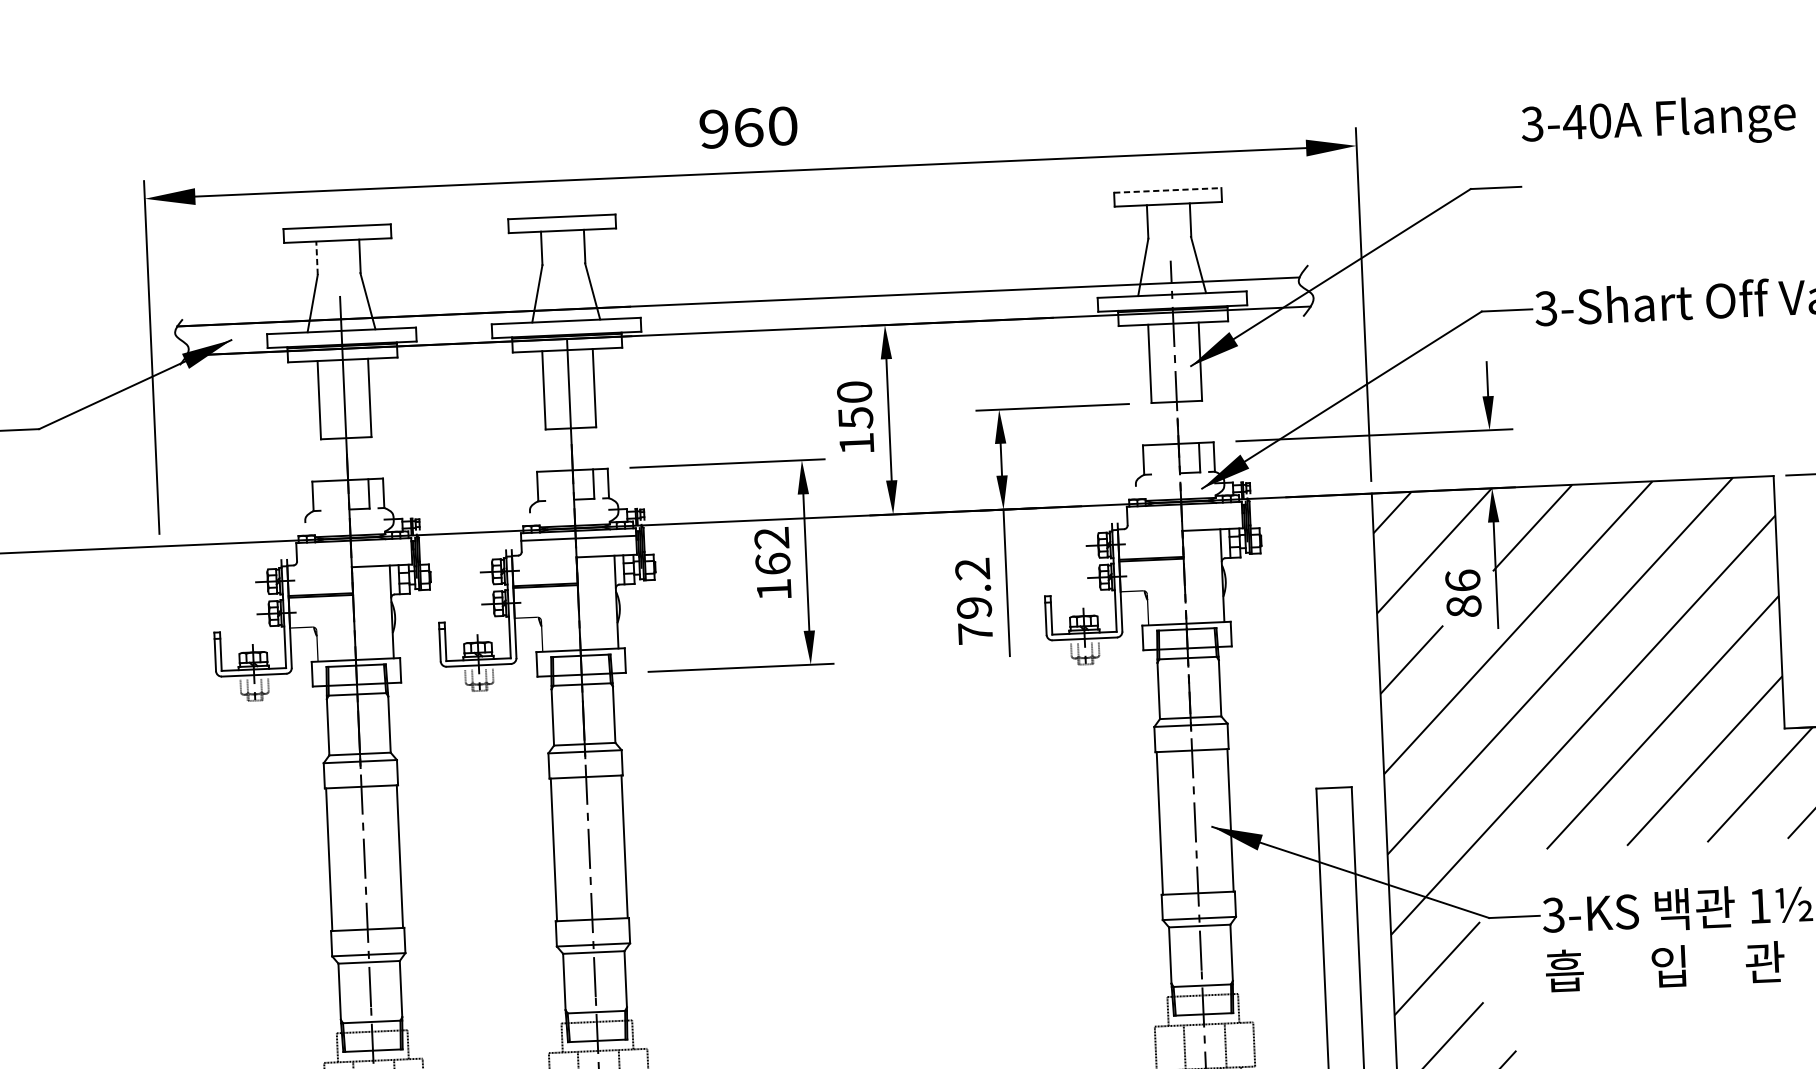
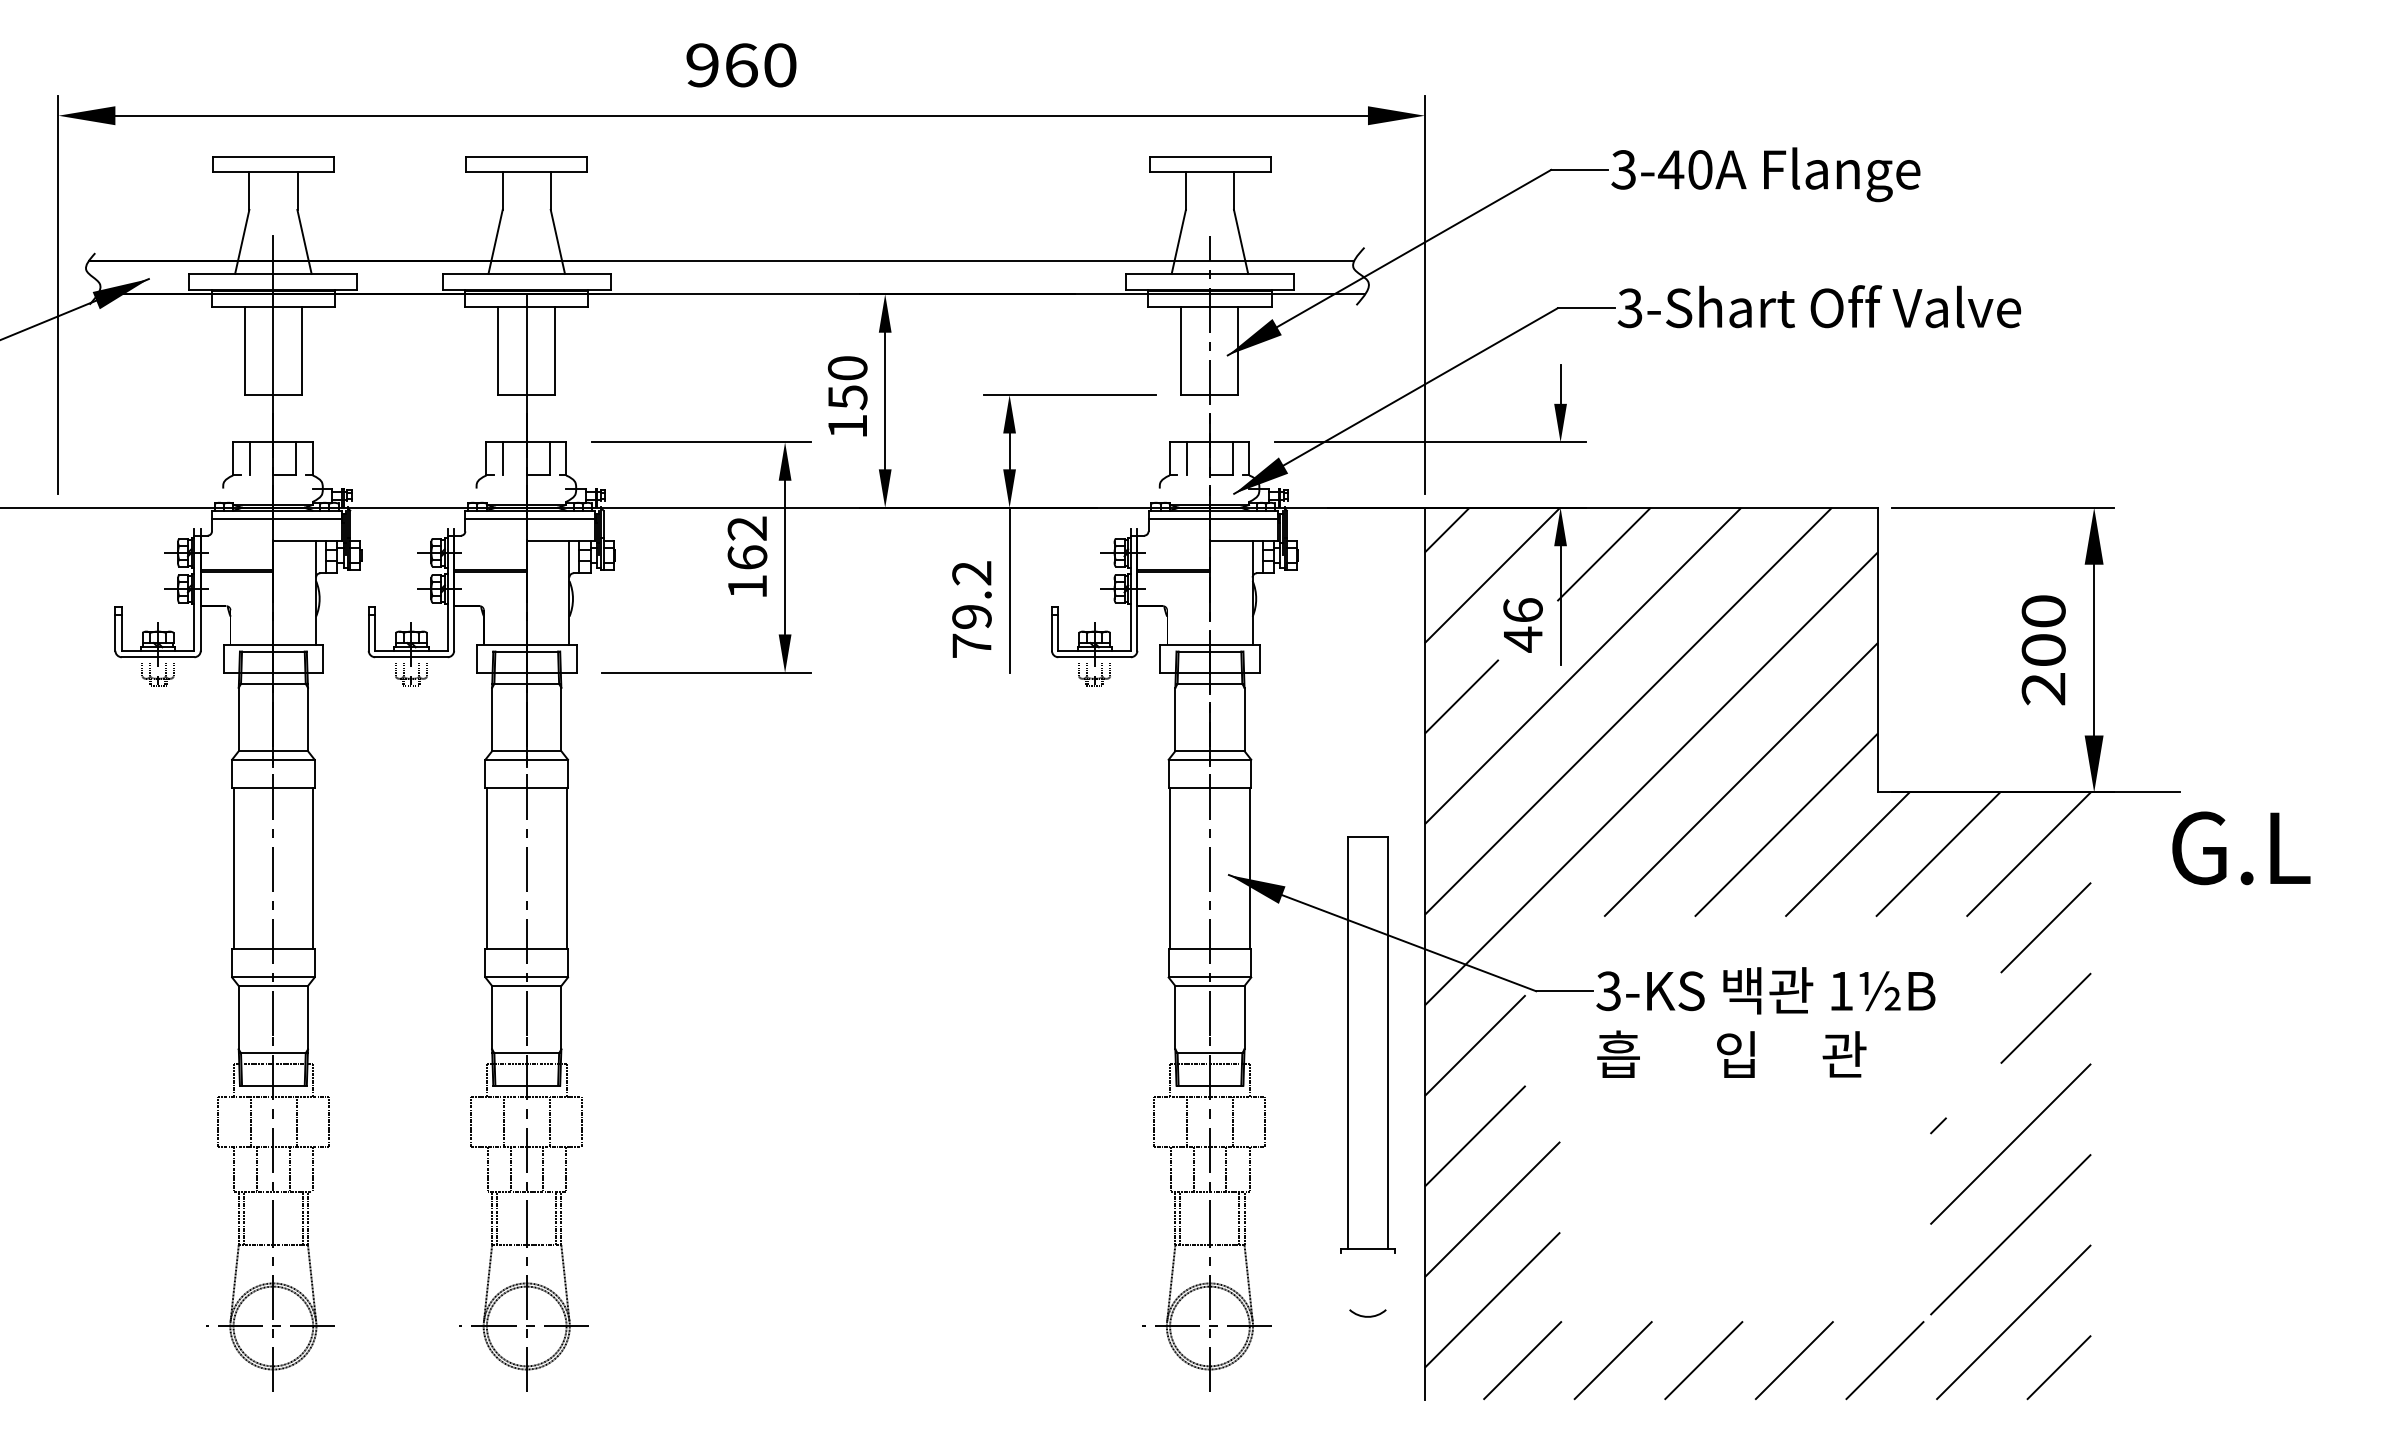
text: (1658, 122) -> (1765, 174), moved
line: (1168, 190) -> (1210, 156), dashed -> solid
line: (317, 258) -> (249, 191), dashed -> solid
line: (1158, 459) -> (1186, 458), added
line: (552, 485) -> (503, 458), added
line: (328, 495) -> (250, 458), added
line: (1184, 512) -> (1213, 519), added
line: (353, 548) -> (276, 519), added
text: (1463, 606) -> (1522, 639), 86 -> 46

